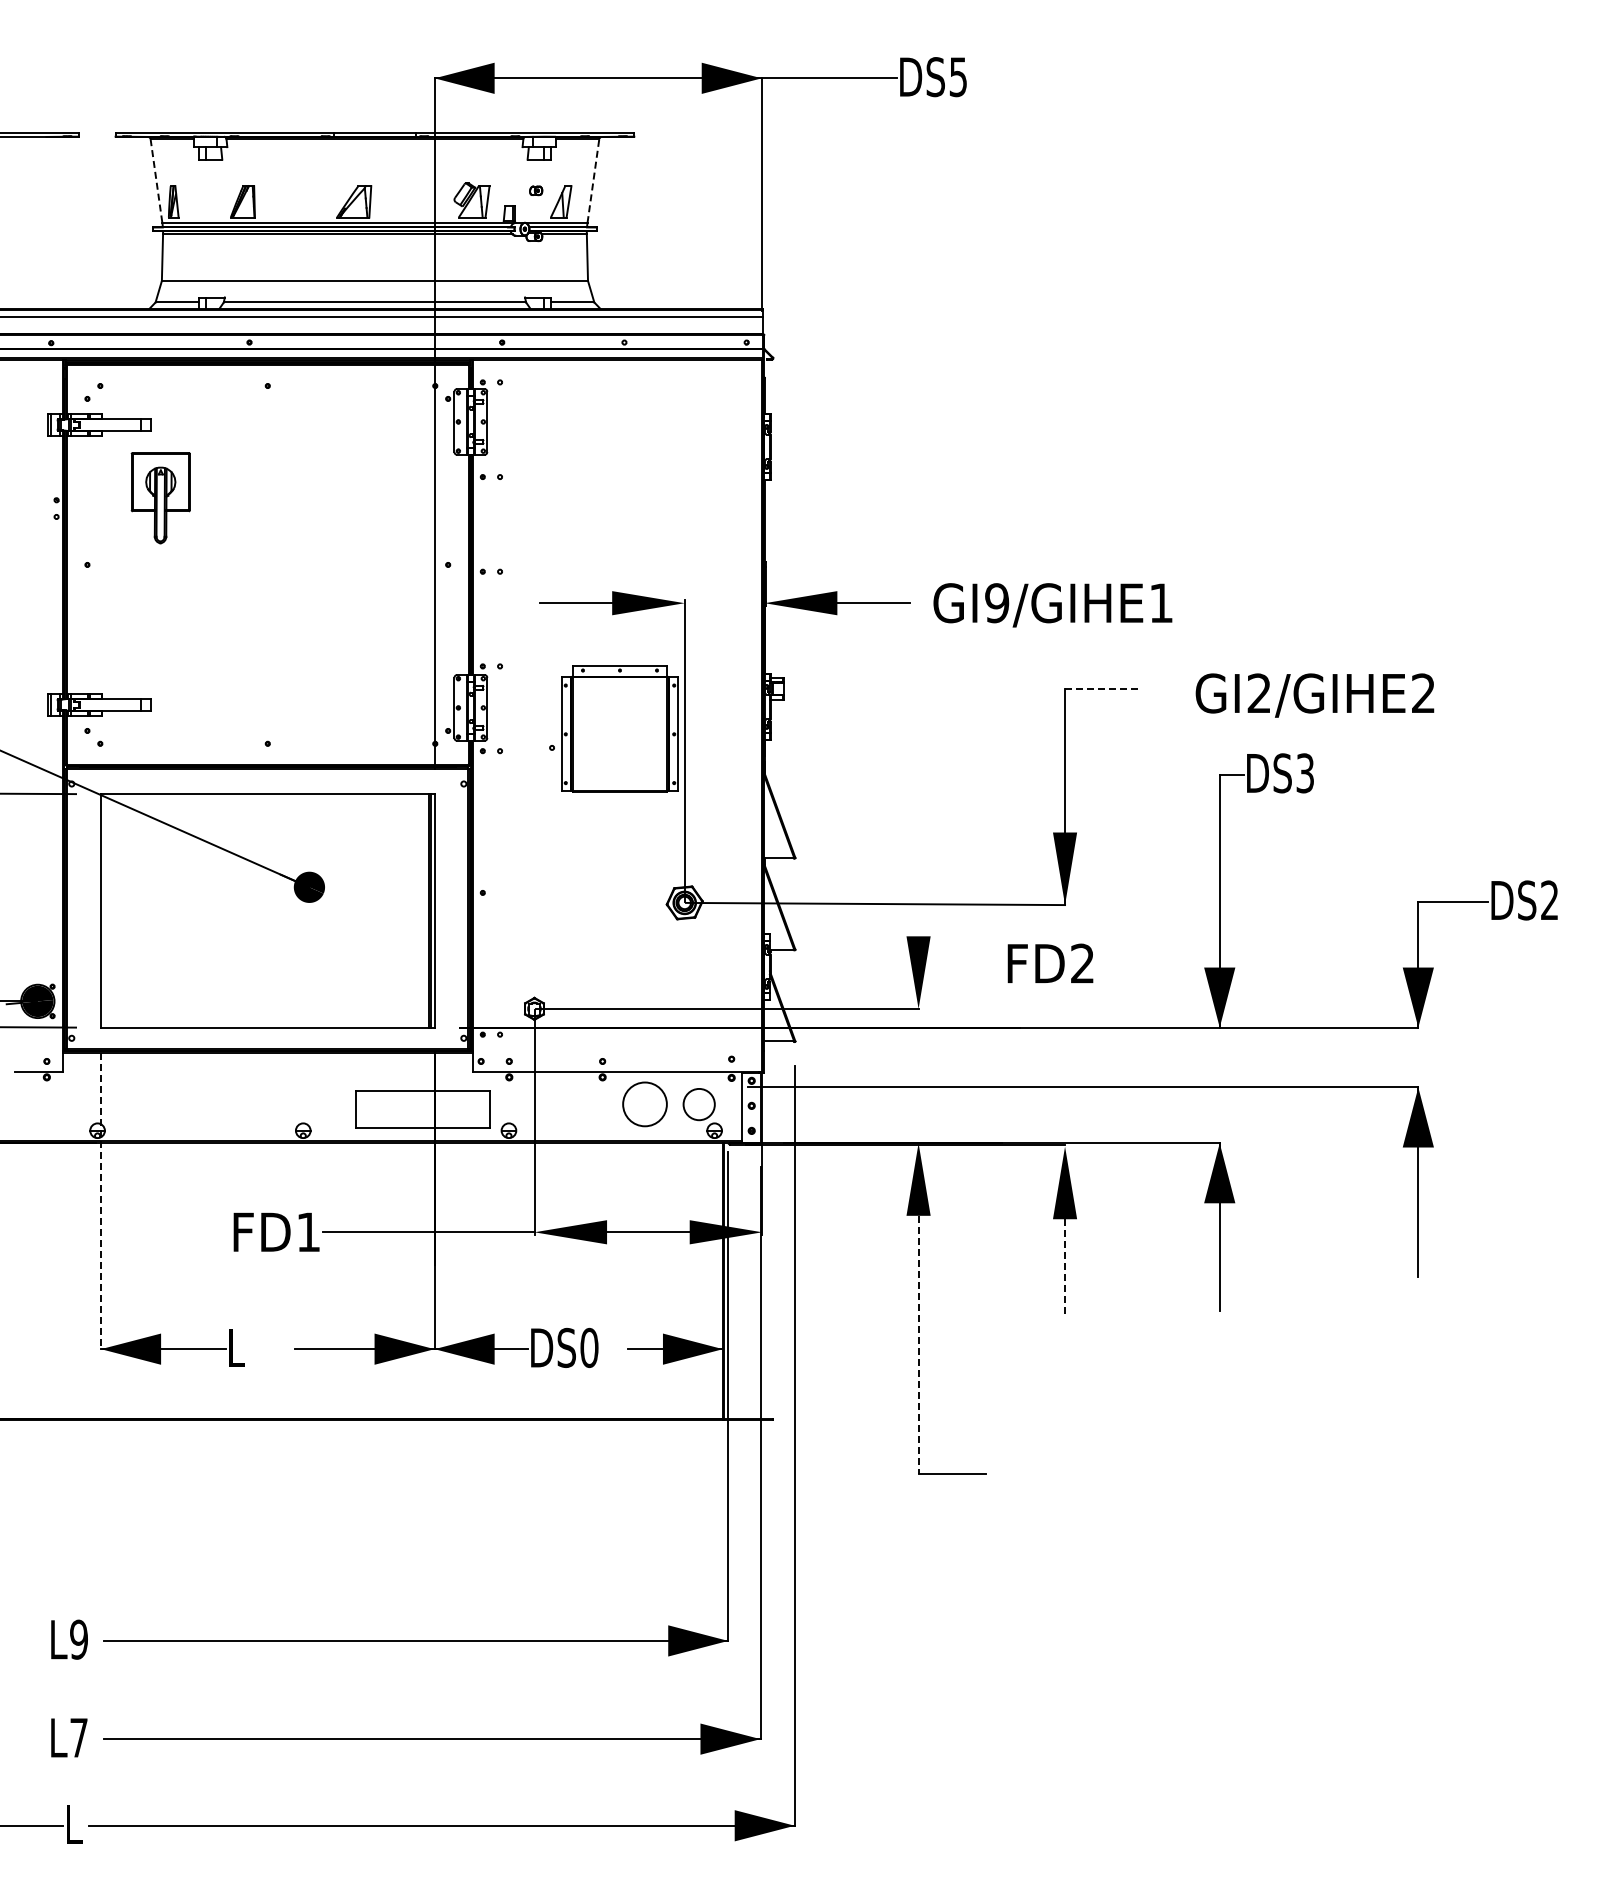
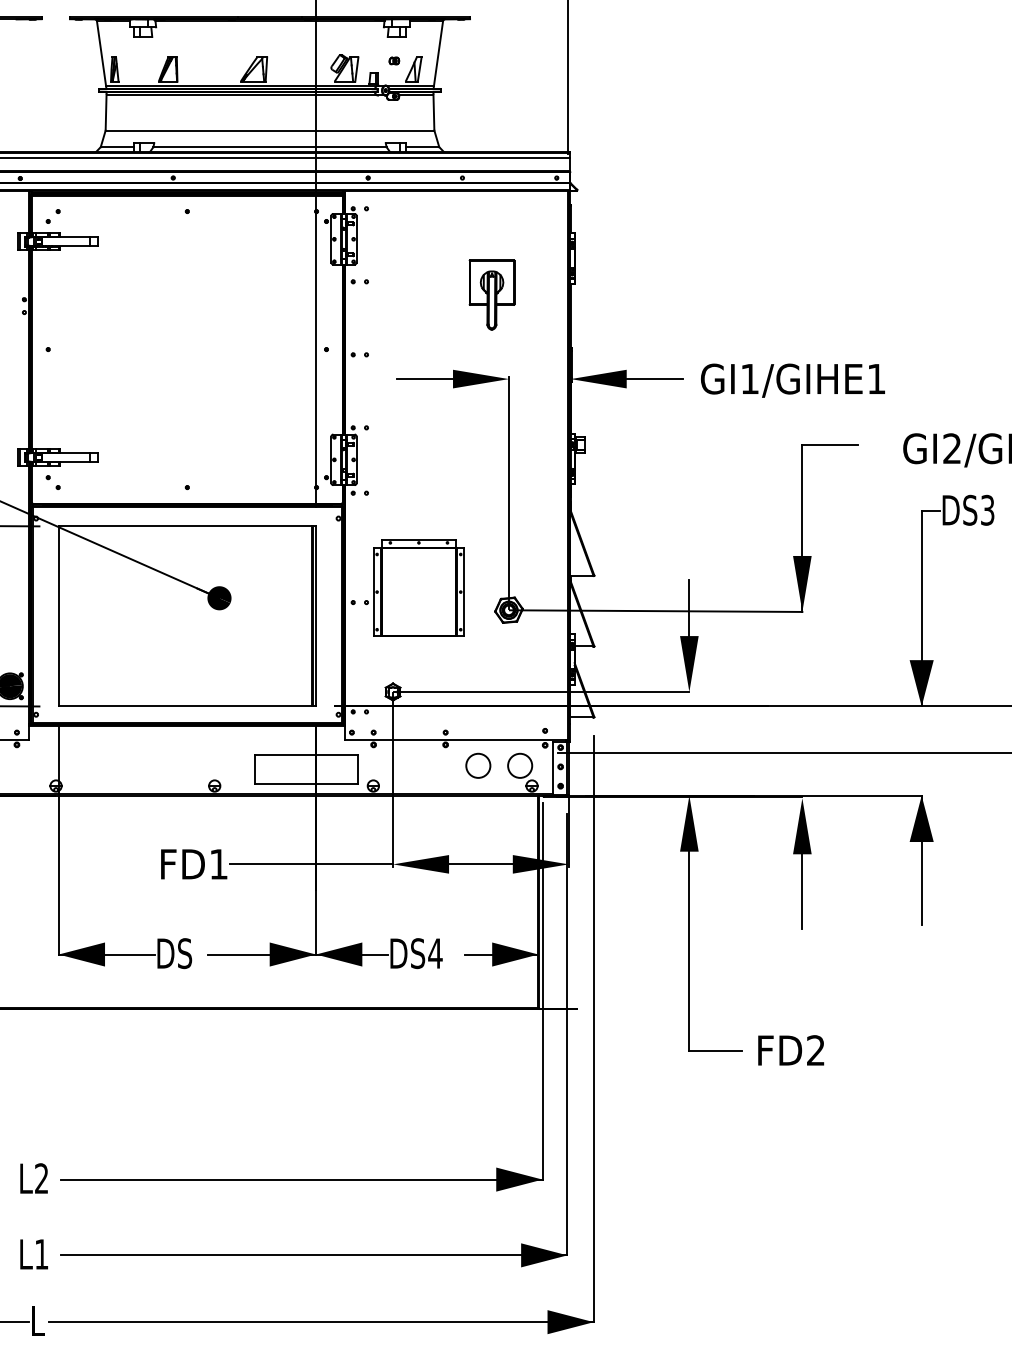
line: (593, 180) -> (438, 53), dashed -> solid
line: (156, 181) -> (101, 53), dashed -> solid
part: (160, 498) -> (491, 295), moved
text: (997, 603) -> (750, 379), GI9/GIHE1 -> GI1/GIHE1
line: (1101, 688) -> (830, 444), dashed -> solid
part: (613, 728) -> (413, 587), moved
line: (918, 899) -> (689, 607), added
text: (1050, 962) -> (791, 1049), moved
circle: (644, 1104) -> (477, 765), size x0.71
line: (101, 1201) -> (59, 840), dashed -> solid
line: (1065, 1267) -> (802, 891), dashed -> solid
line: (918, 1344) -> (689, 950), dashed -> solid
text: (251, 1347) -> (174, 953), L -> DS
text: (588, 1347) -> (434, 953), DS0 -> DS4
text: (78, 1639) -> (41, 1178), L9 -> L2
text: (78, 1737) -> (41, 1254), L7 -> L1

